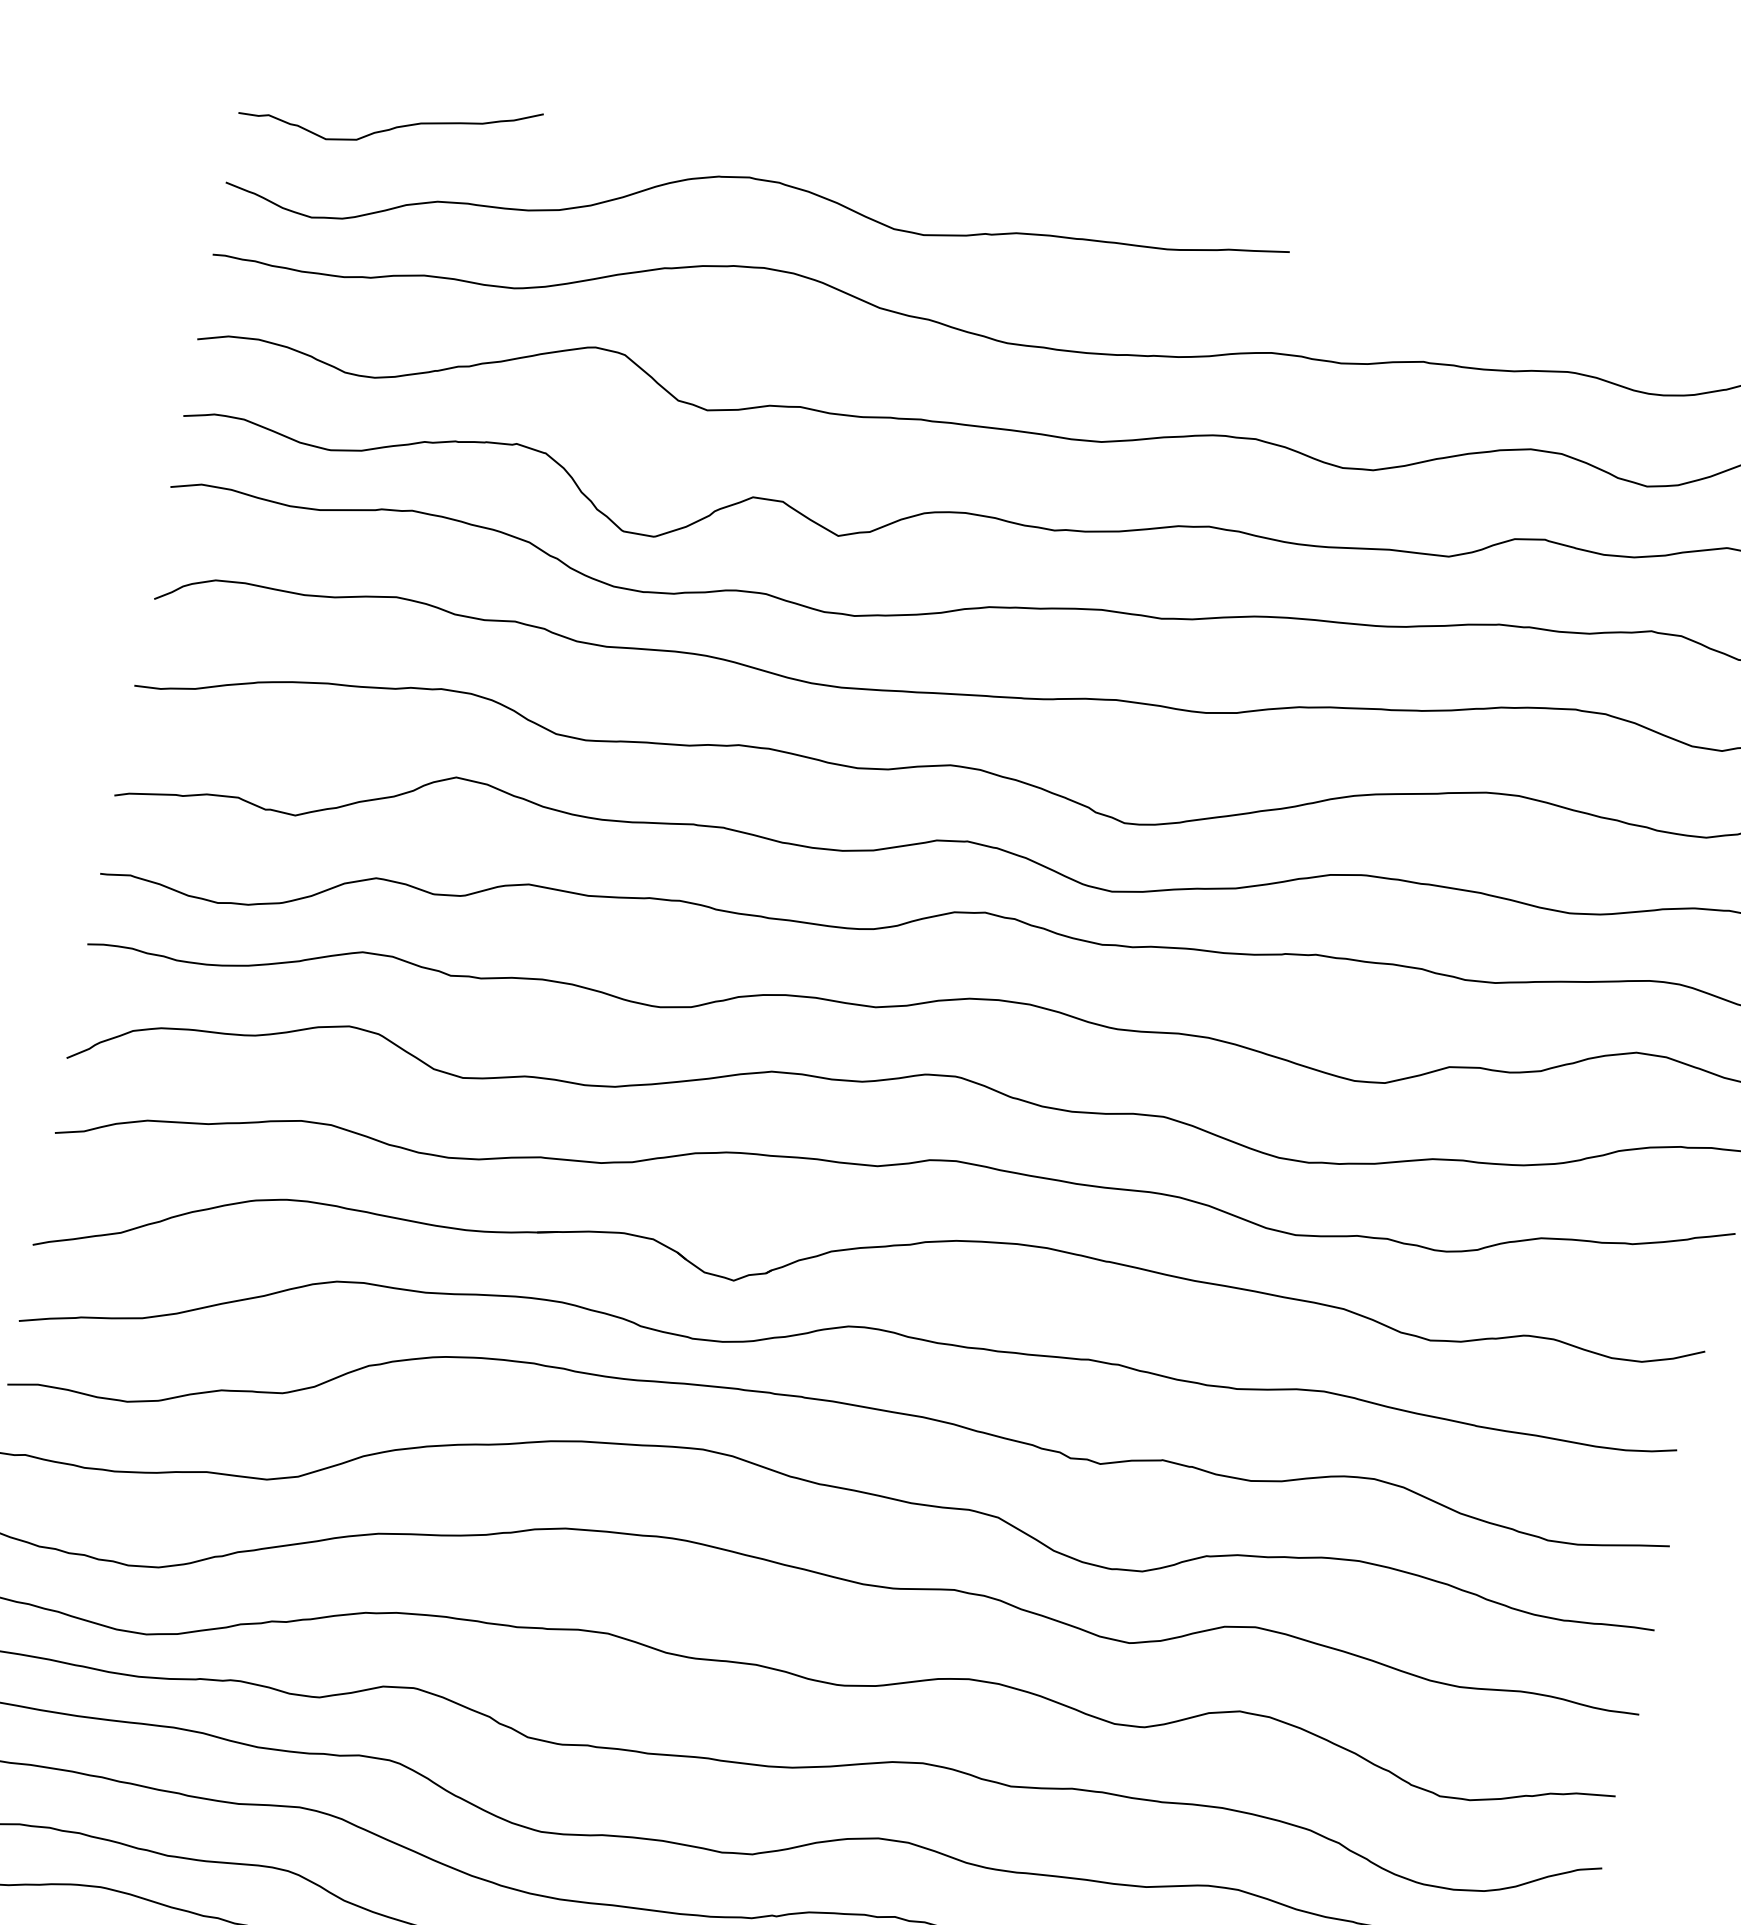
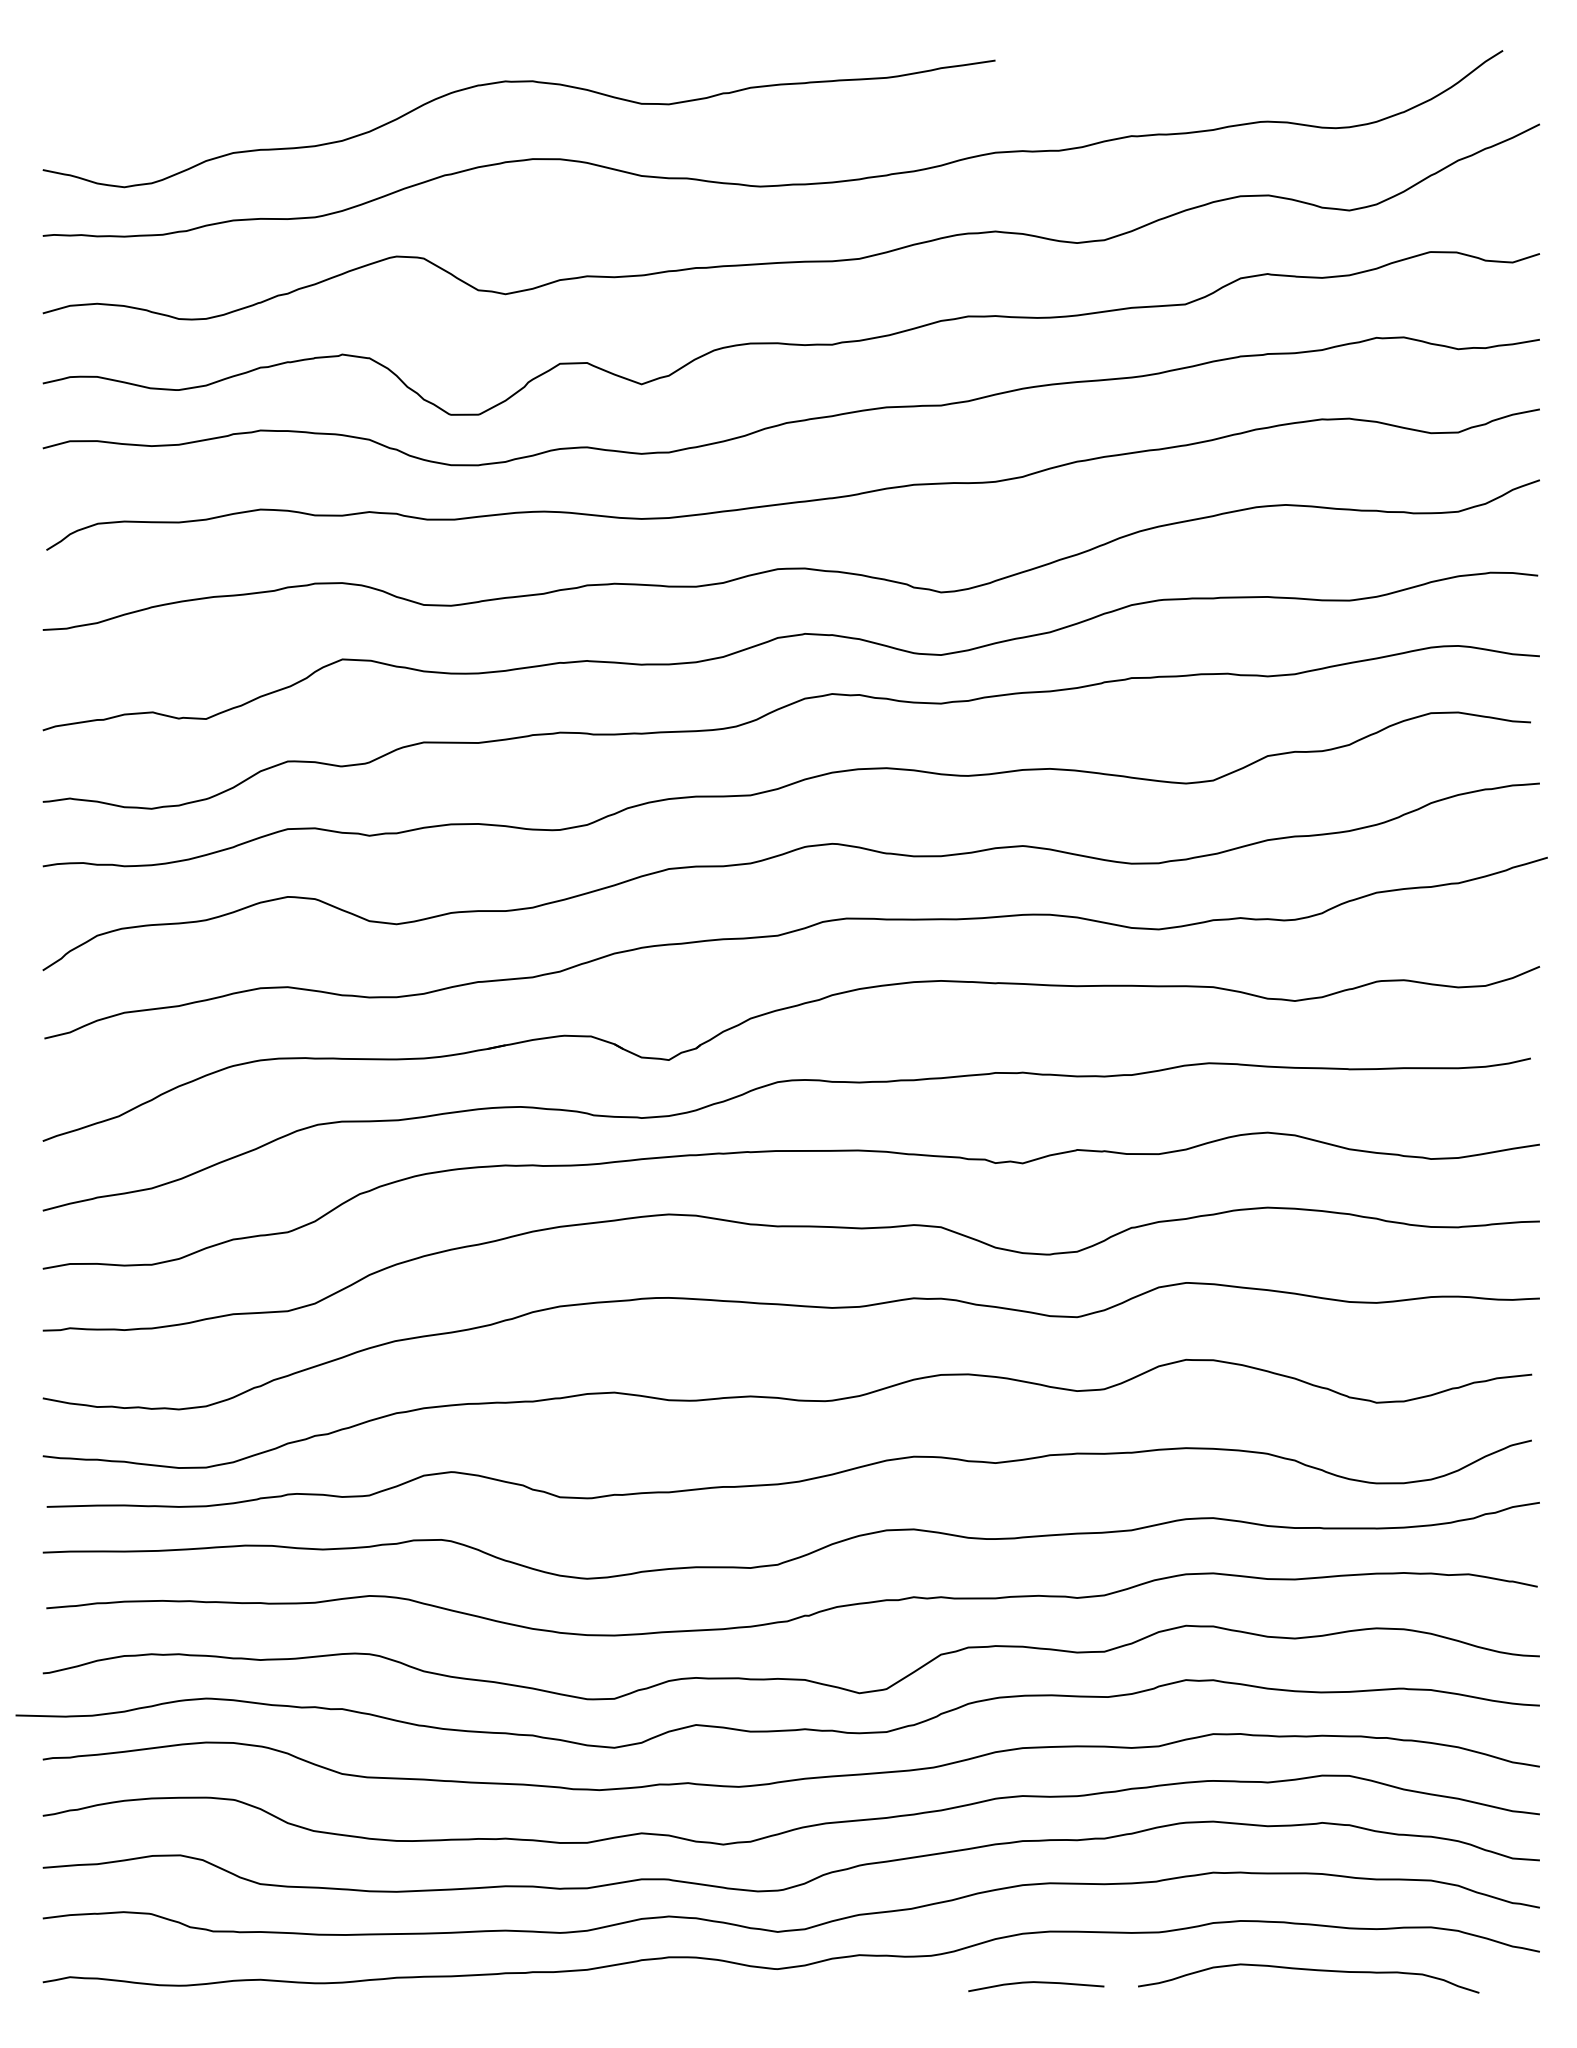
curve: (392, 127) -> (181, 94), removed

